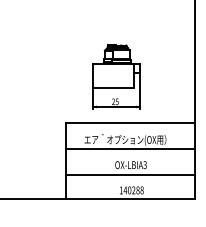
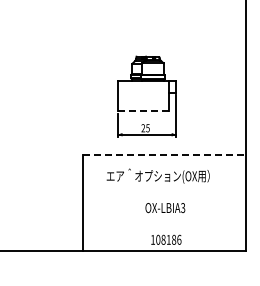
line: (113, 88) -> (143, 111), solid -> dashed
line: (130, 123) -> (164, 155), solid -> dashed
line: (130, 149) -> (164, 188), removed
line: (130, 175) -> (164, 221), removed
text: (133, 190) -> (168, 239), 140288 -> 108186

